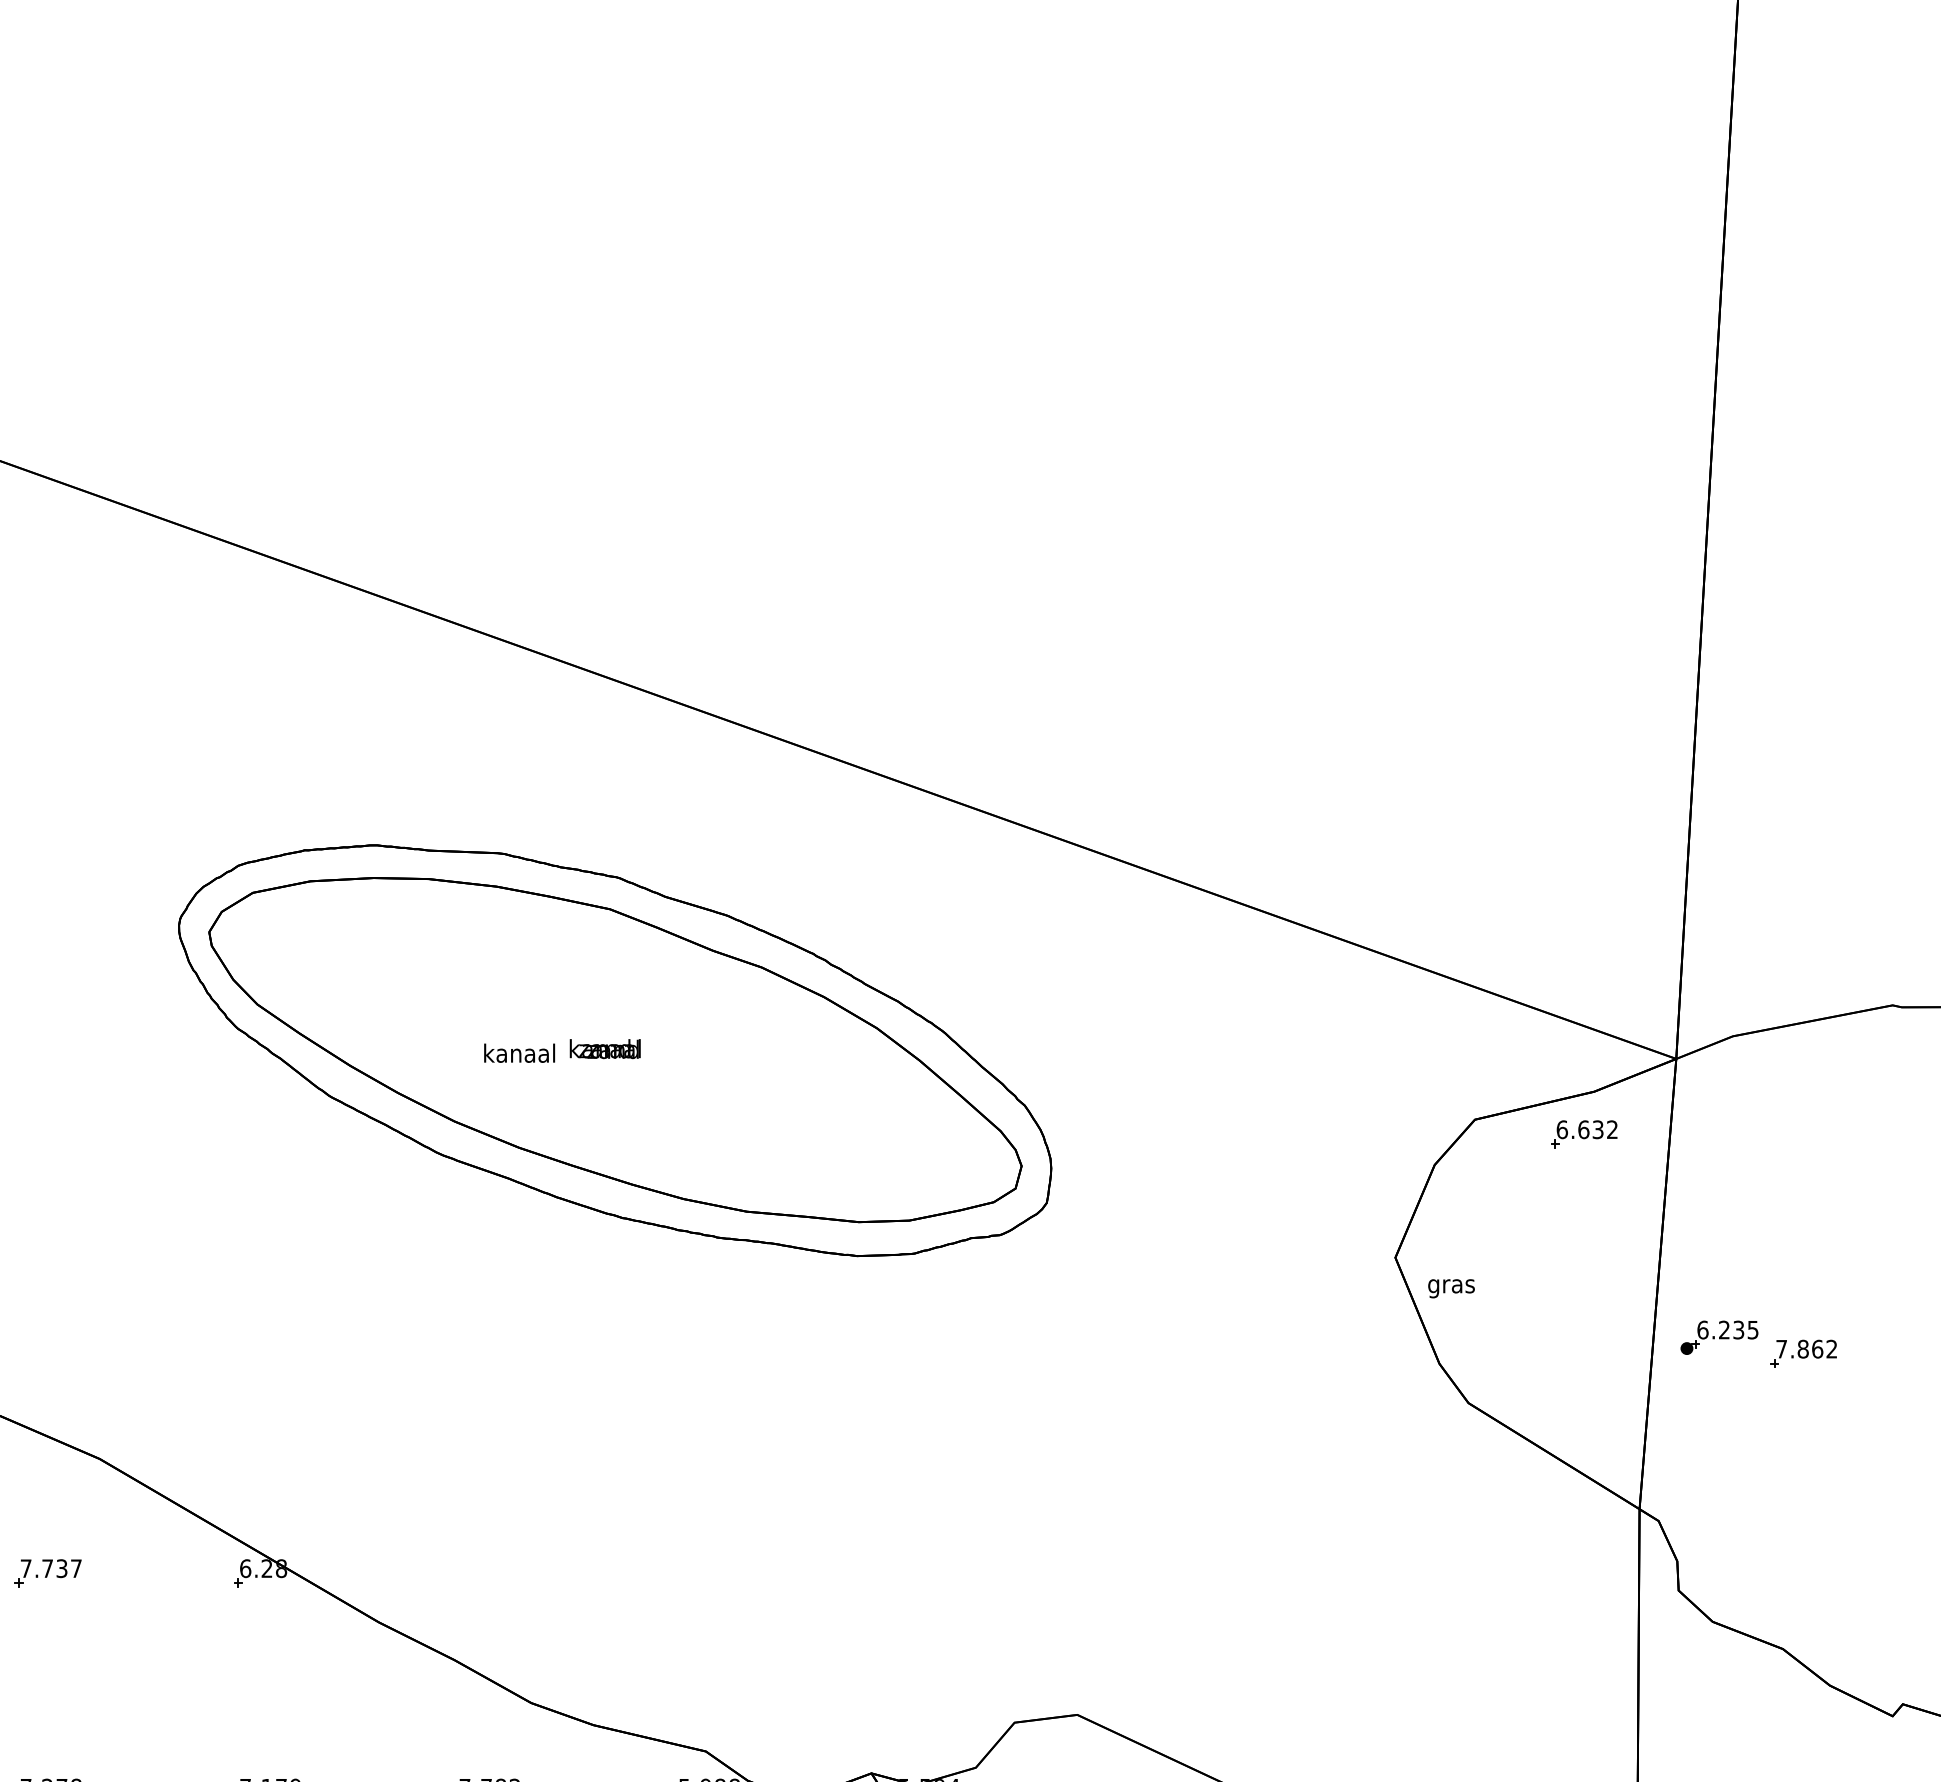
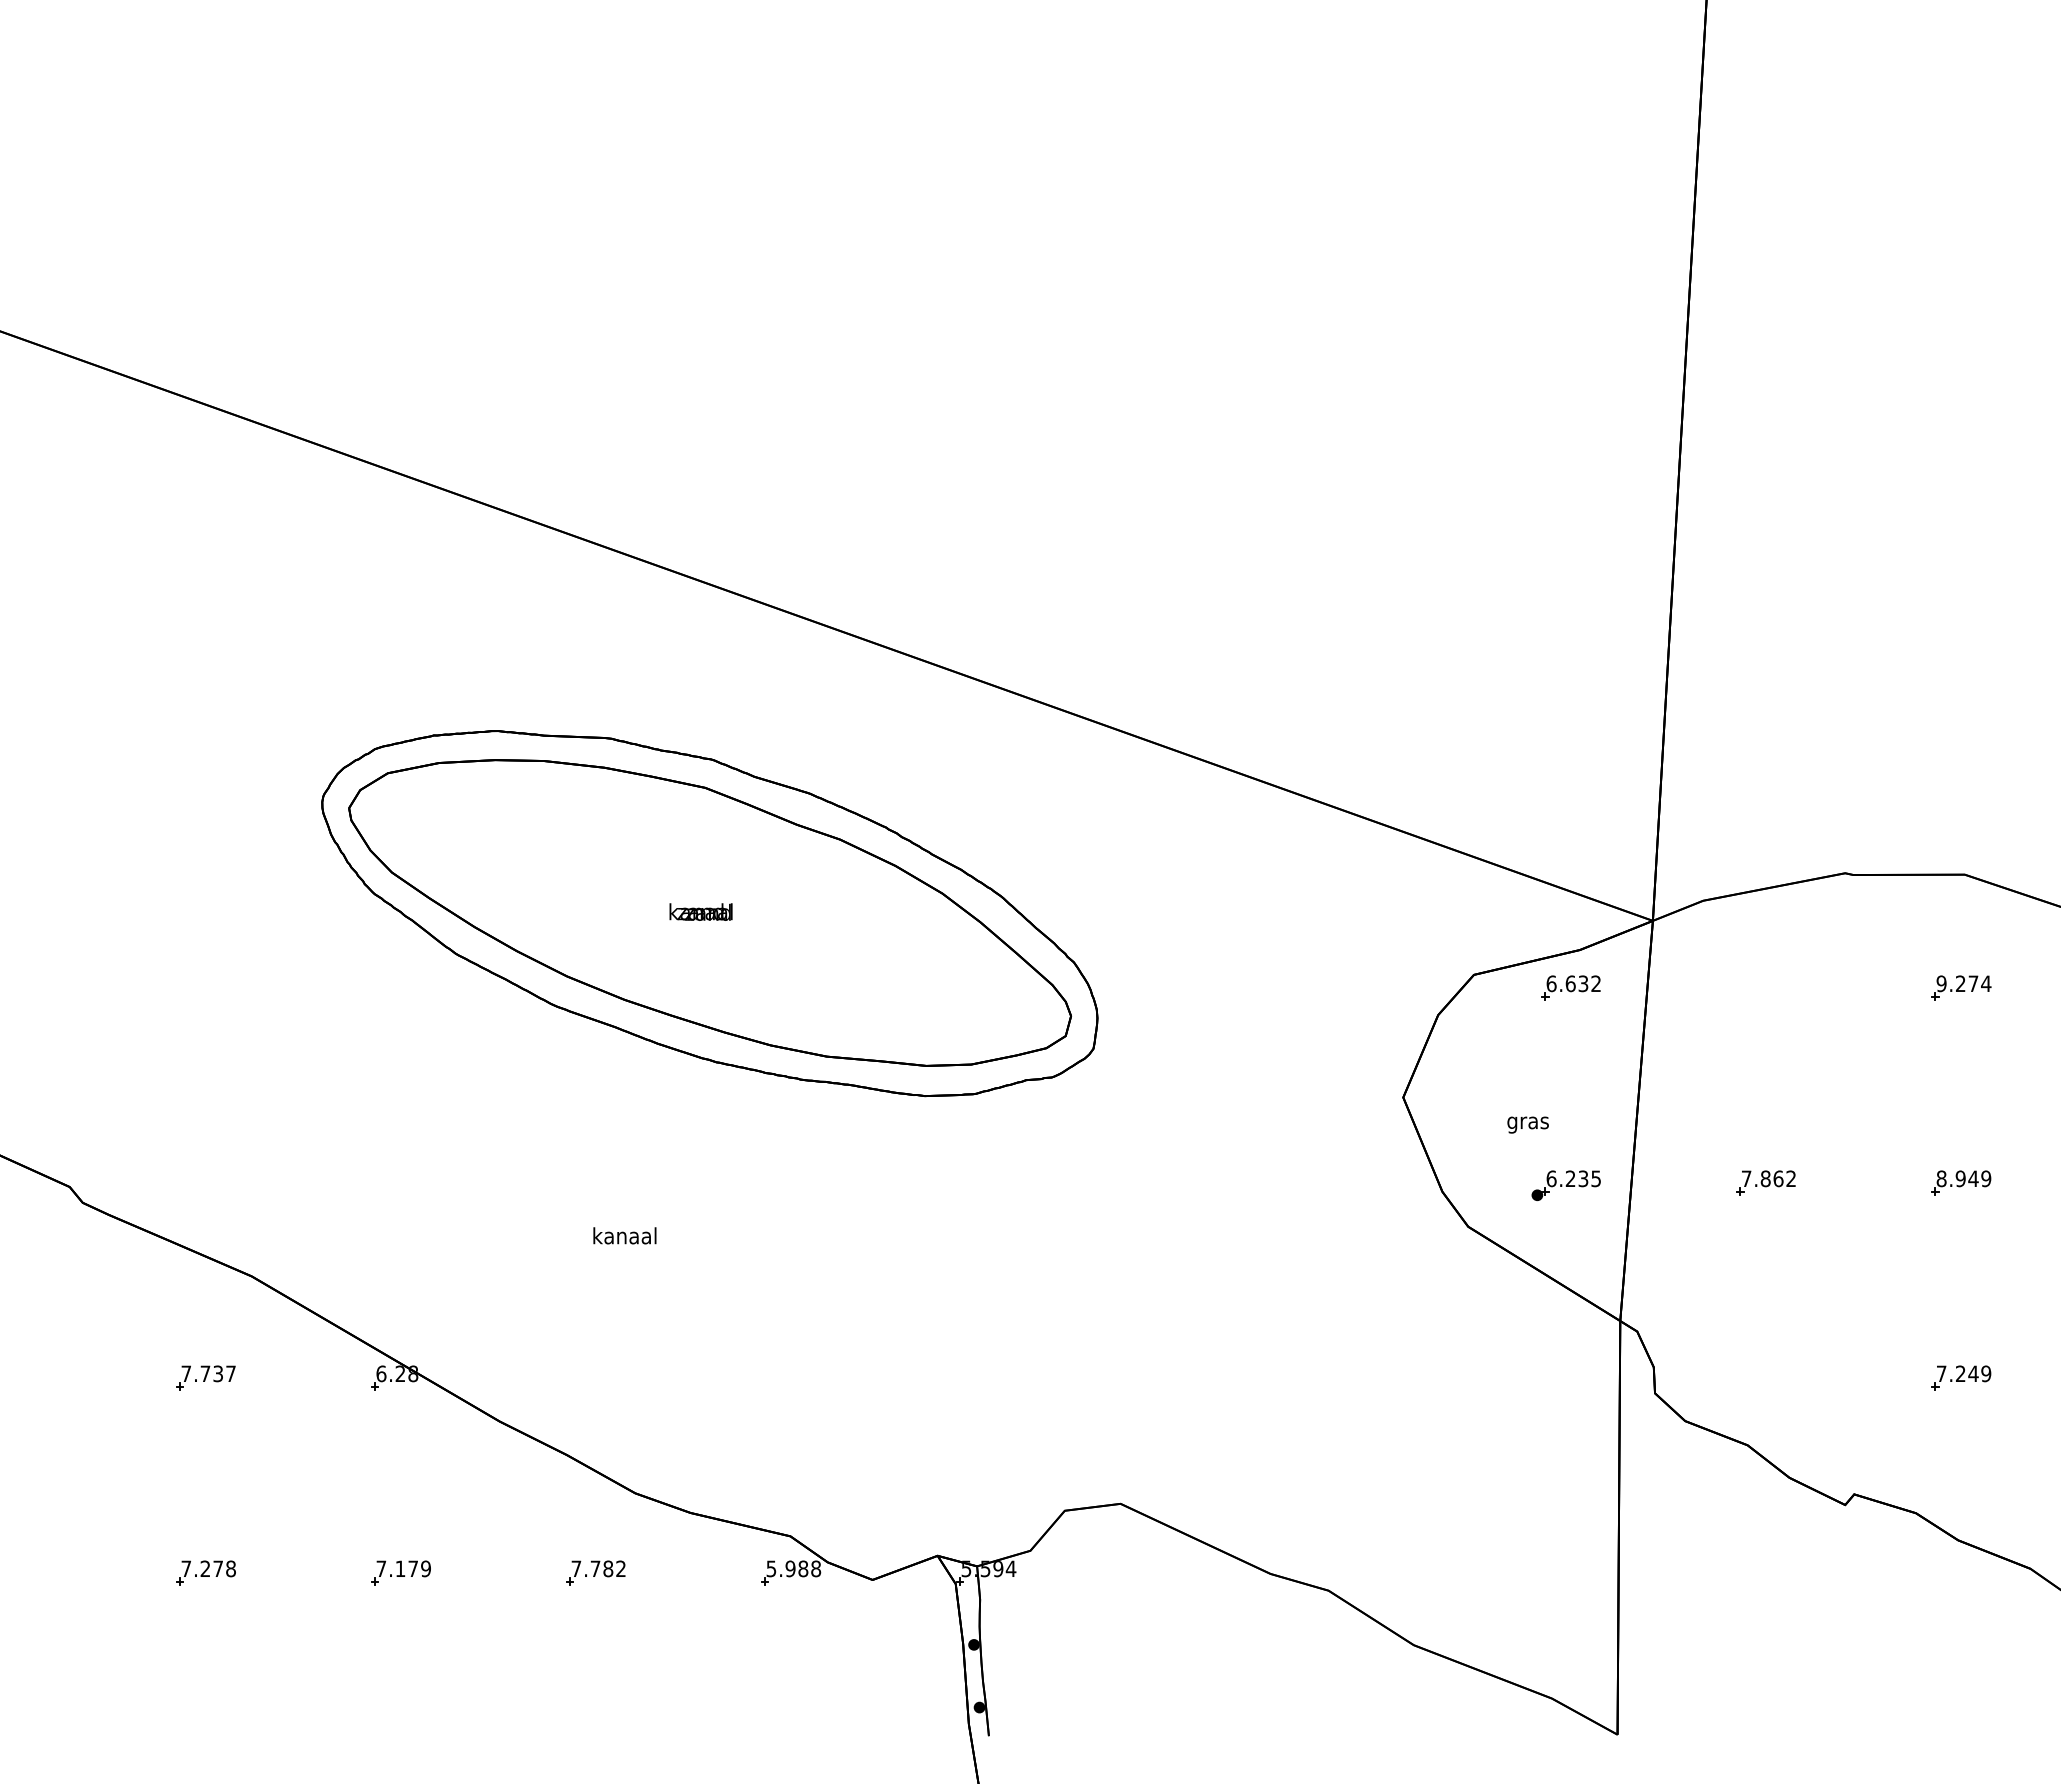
text: (519, 1052) -> (624, 1235), moved
text: (1450, 1288) -> (1527, 1124), moved
part: (1718, 1337) -> (1565, 1185), moved

